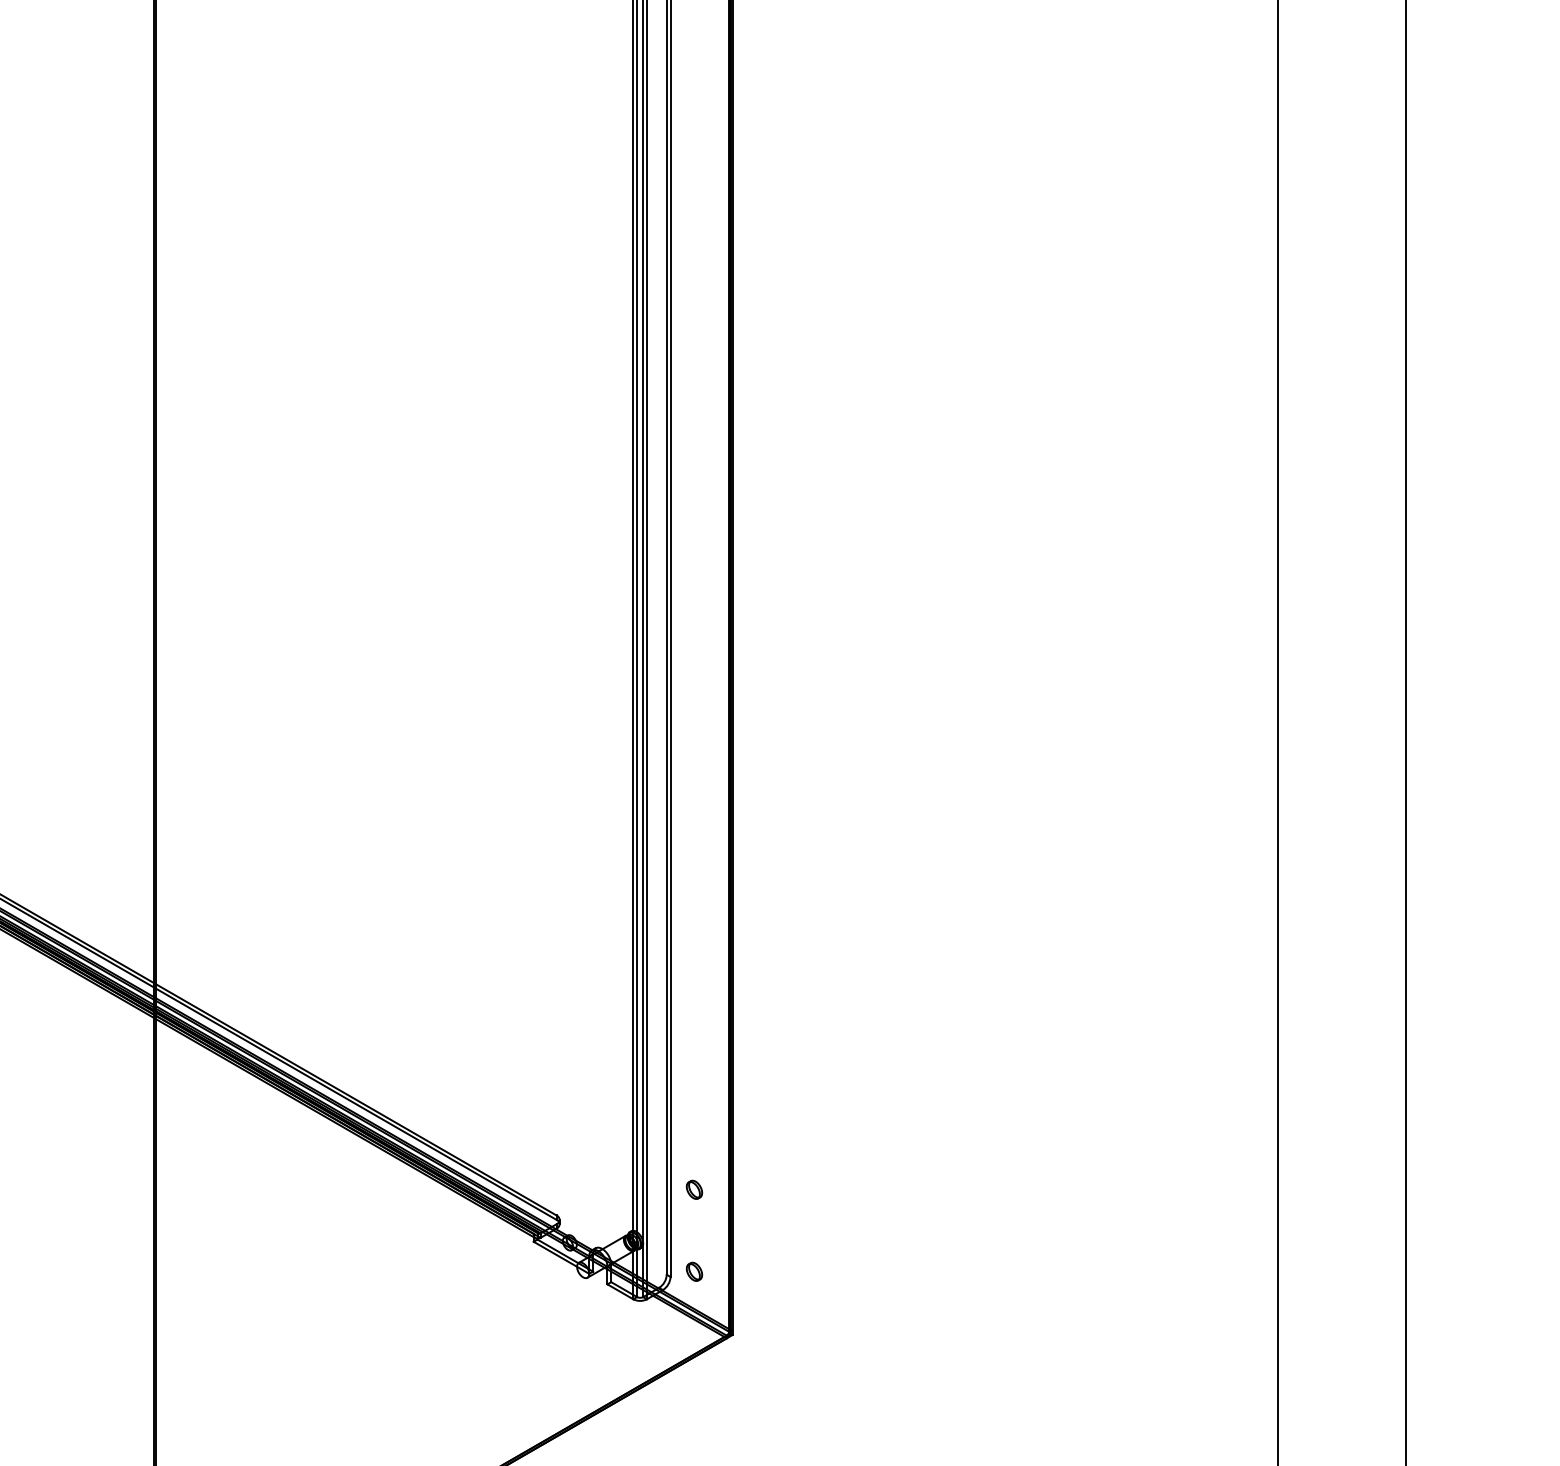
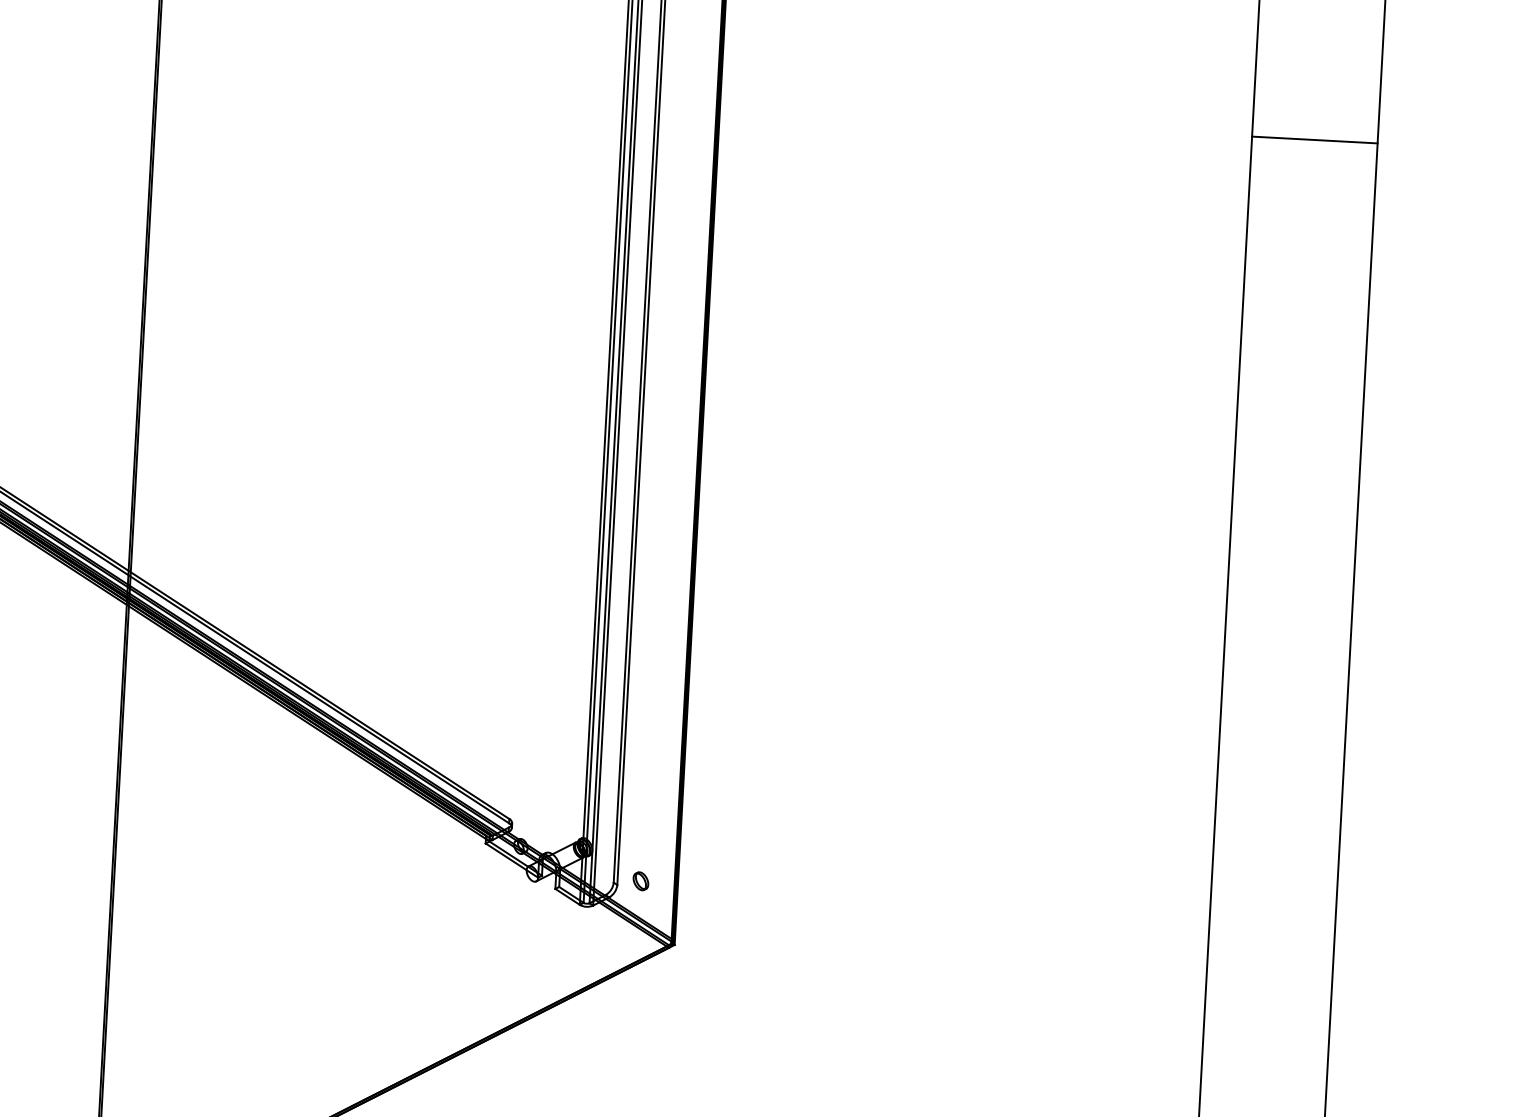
line: (1341, 477) -> (1314, 140), added
part: (694, 1189) -> (645, 800), removed

